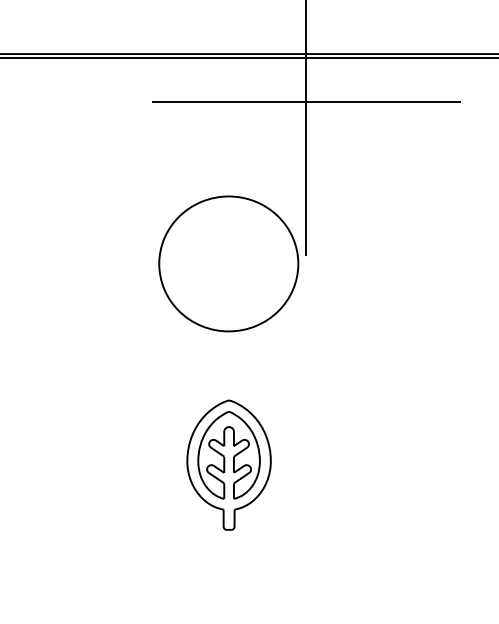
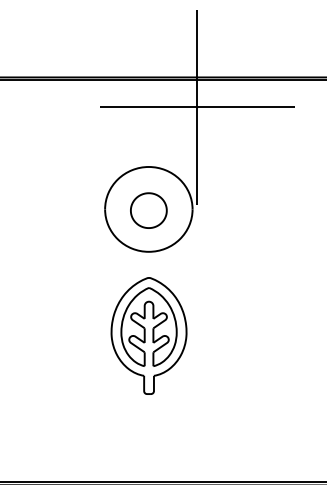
part: (228, 265) -> (148, 210), added
part: (228, 464) -> (148, 335), size x1.43

